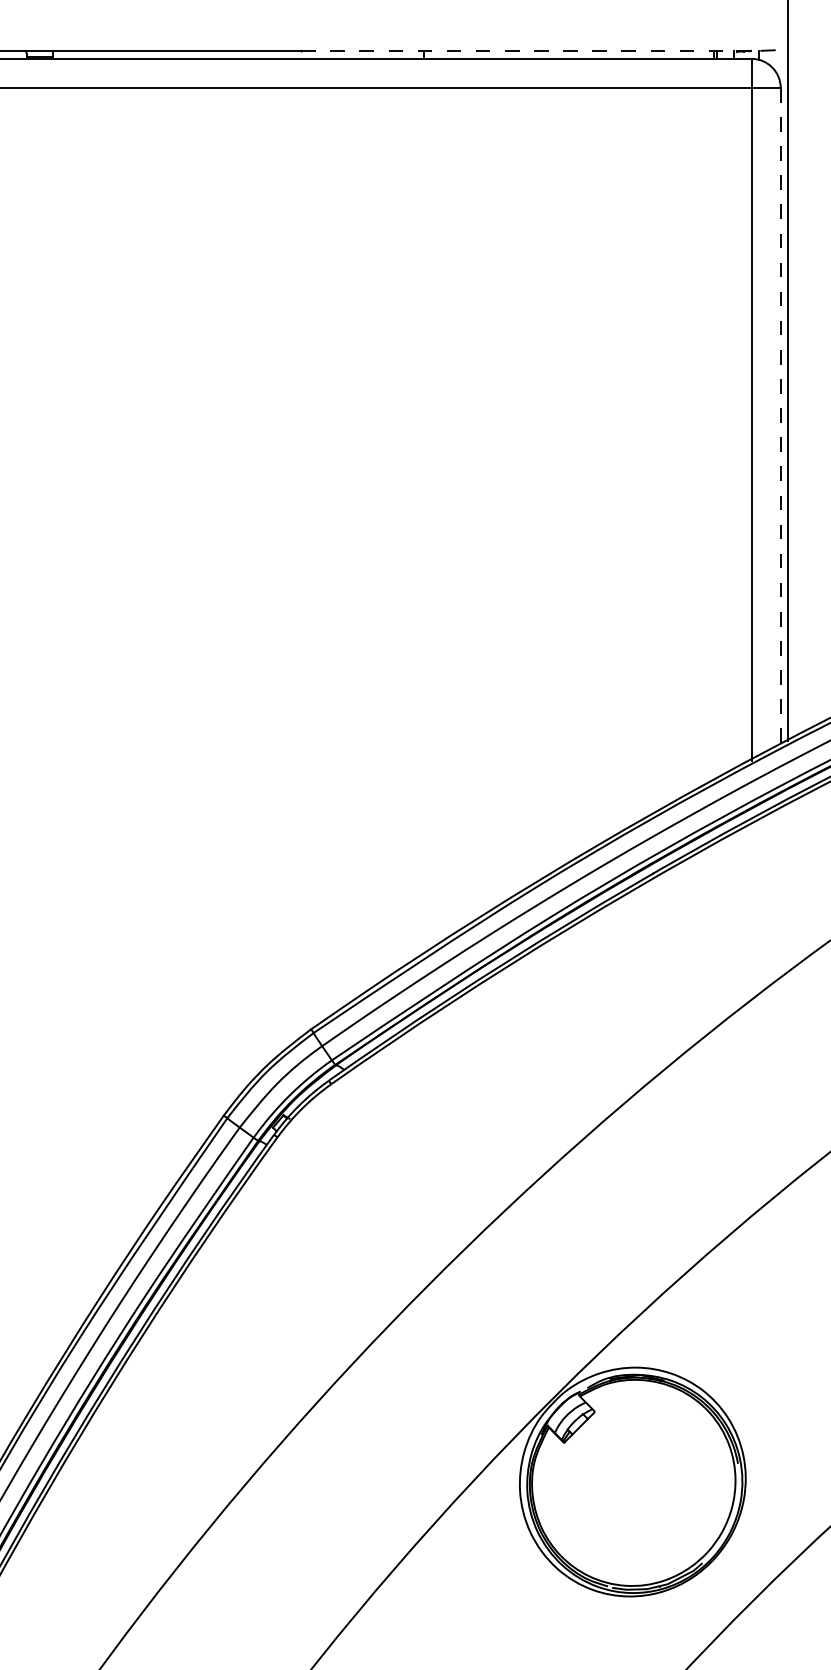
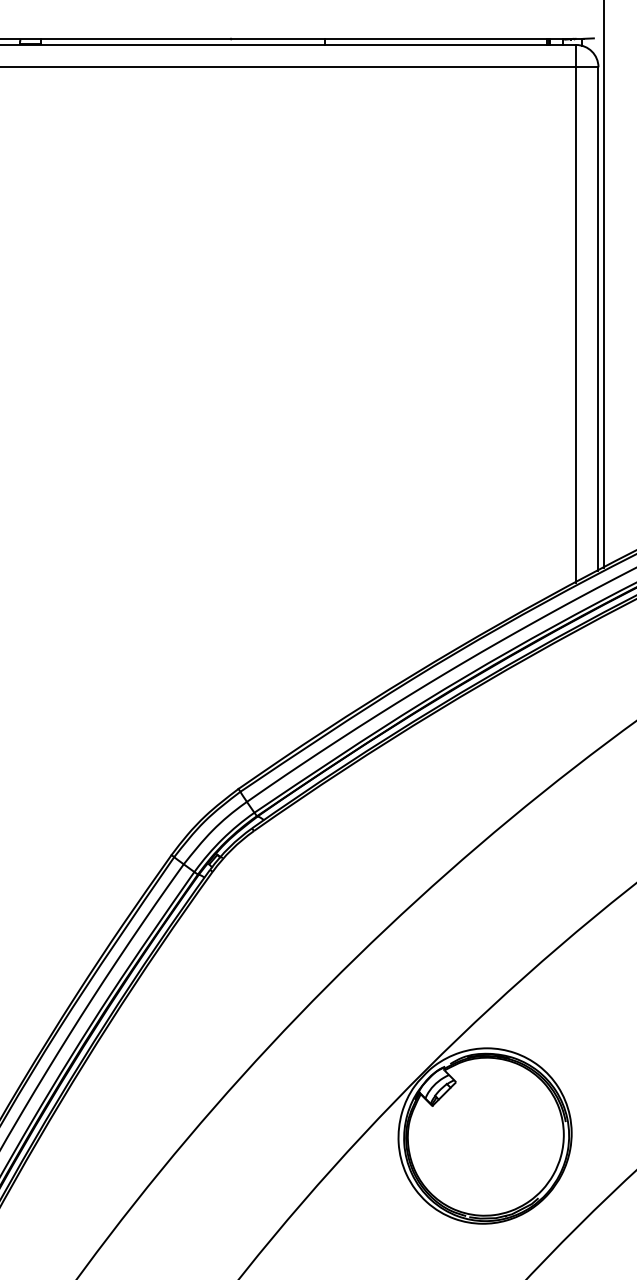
line: (531, 50) -> (407, 38), dashed -> solid
line: (780, 416) -> (598, 319), dashed -> solid

